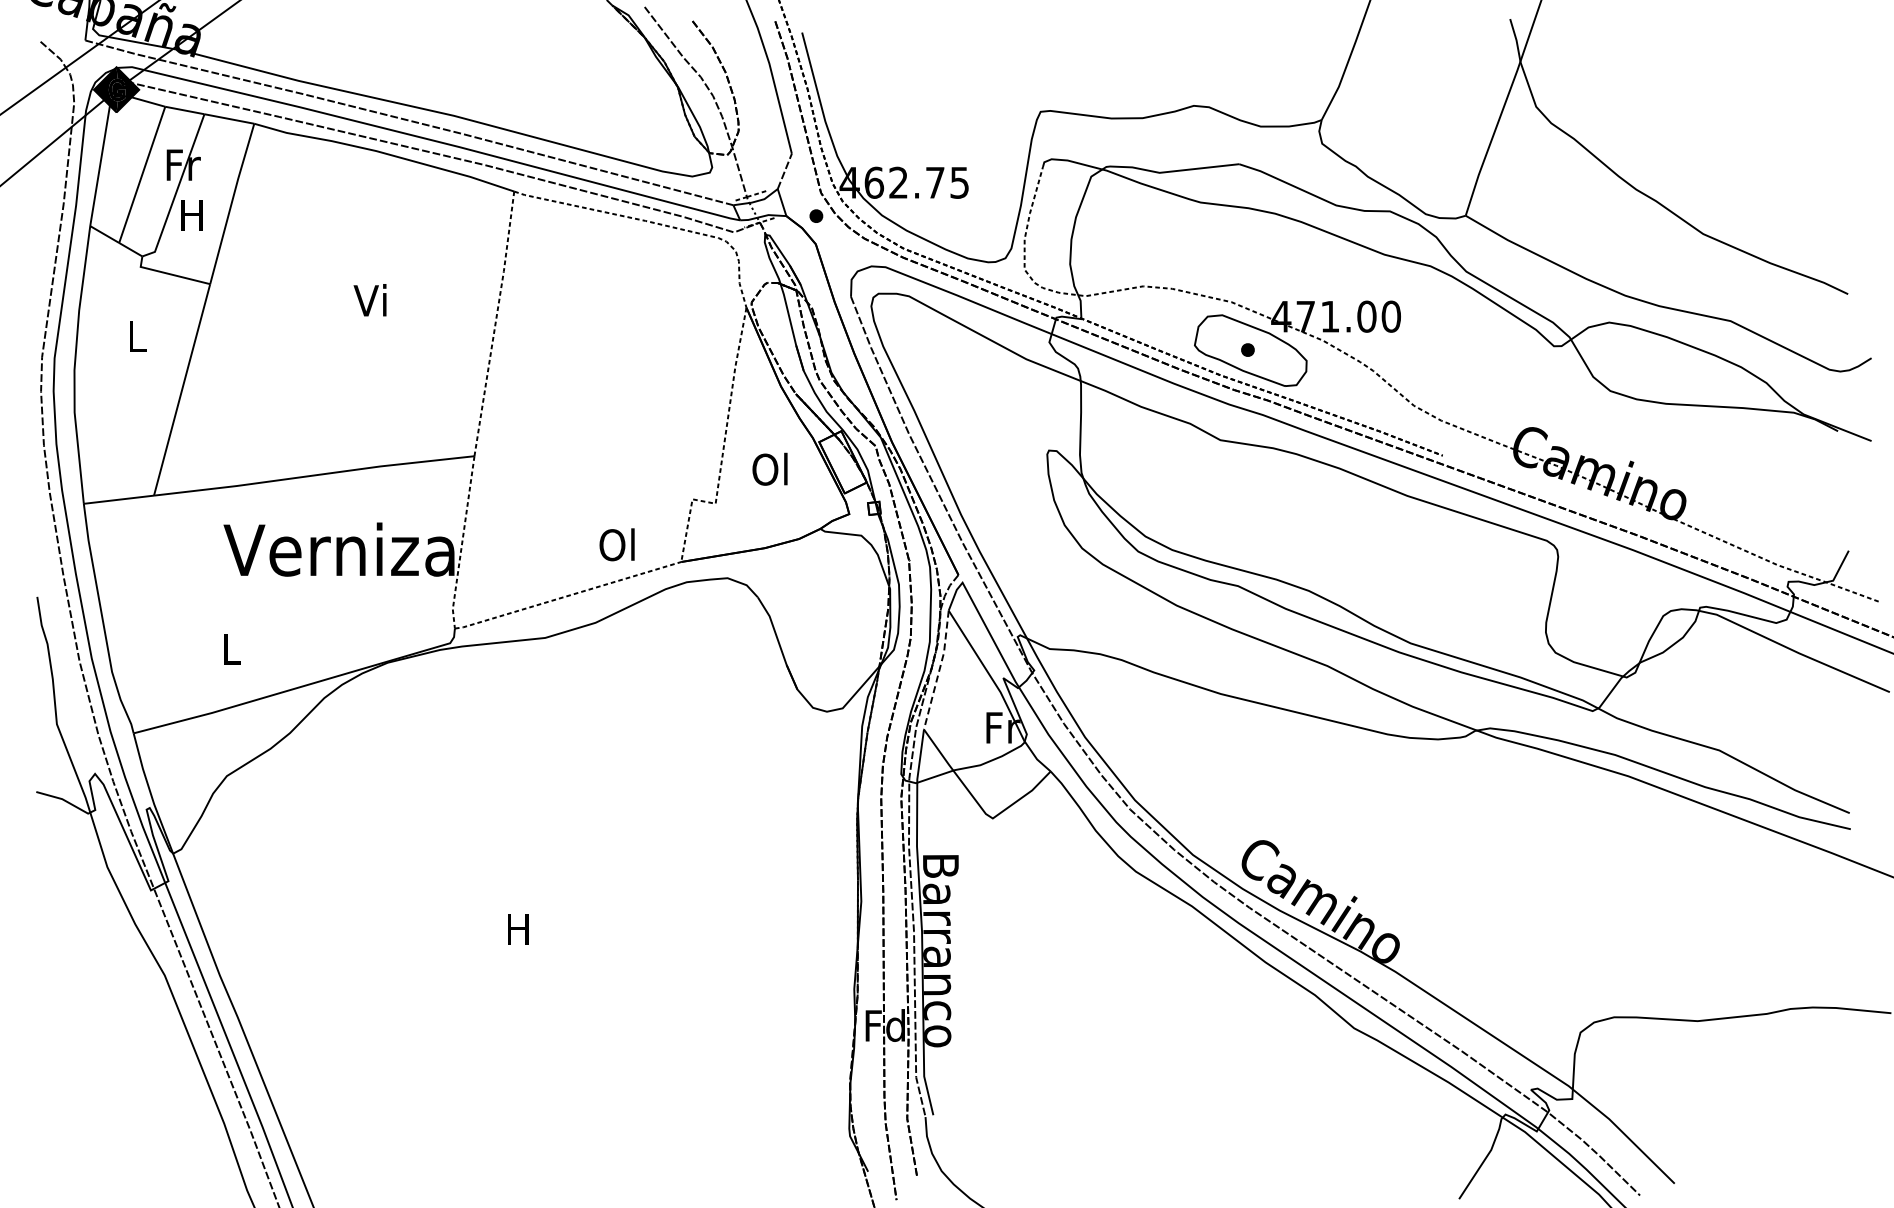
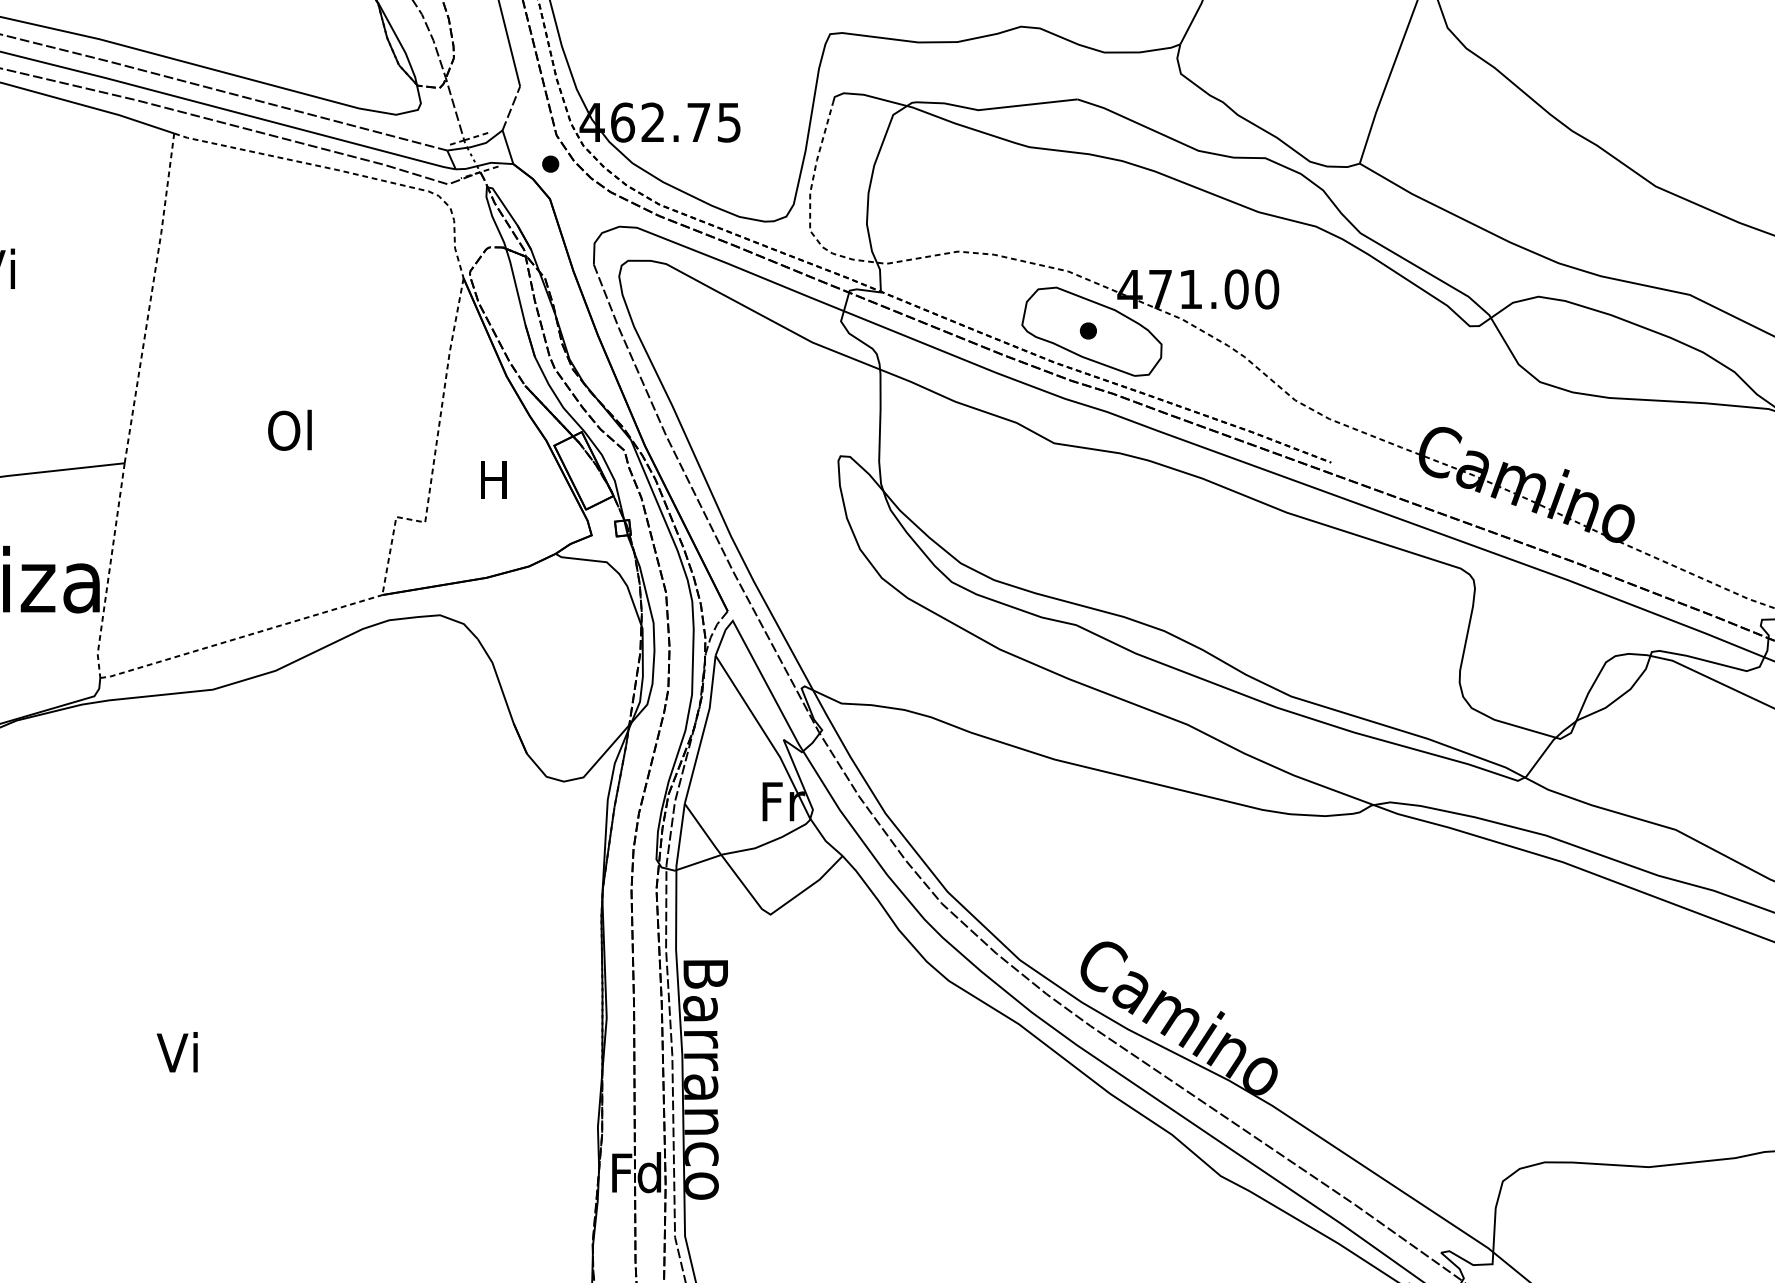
text: (769, 468) -> (492, 478), Ol -> H
text: (616, 544) -> (289, 429), moved
line: (939, 670) -> (704, 730), dashed -> solid
text: (516, 928) -> (177, 1051), H -> Vi

